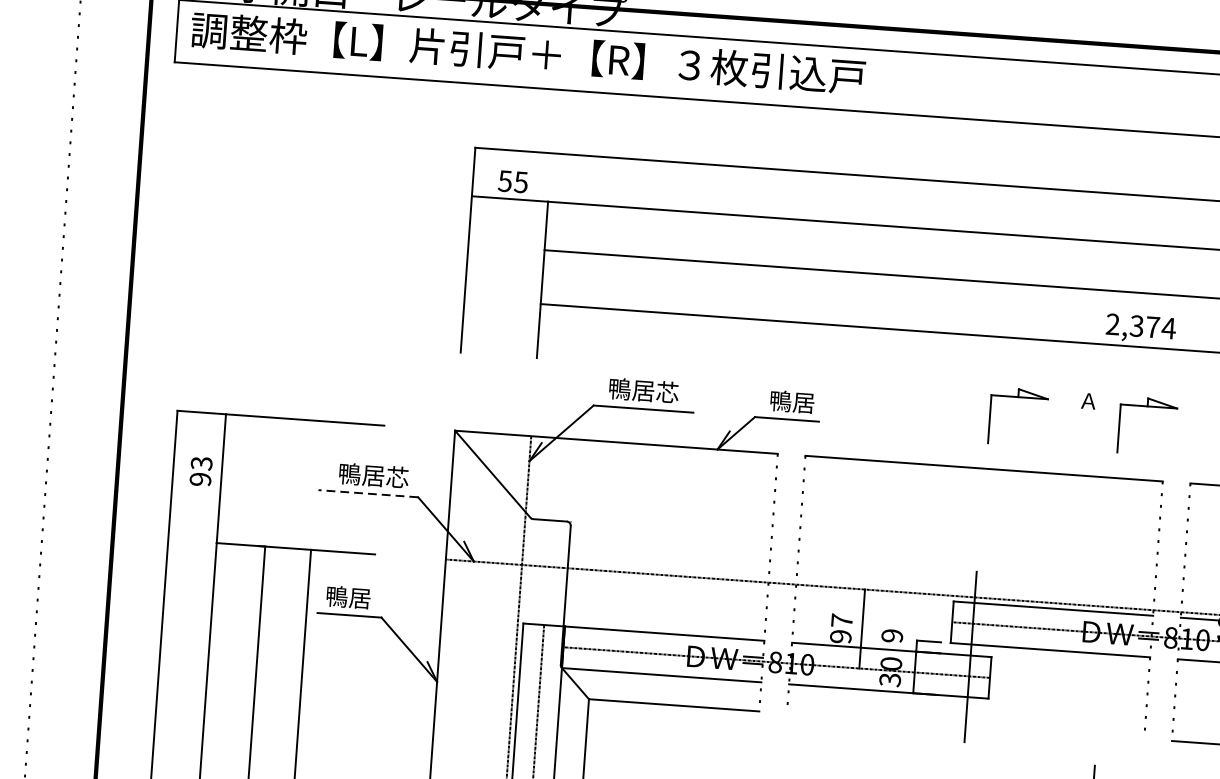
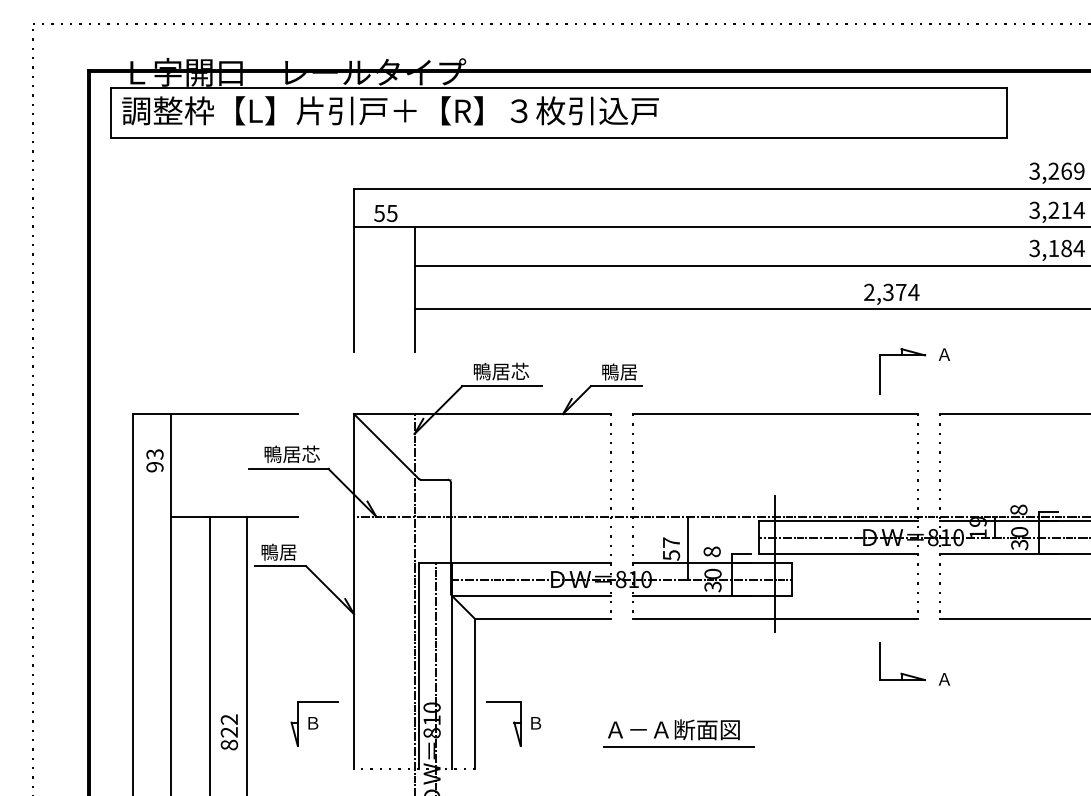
part: (1019, 397) -> (799, 355), removed
text: (1087, 400) -> (943, 354), moved
line: (368, 493) -> (288, 468), dashed -> solid
text: (891, 635) -> (711, 551), 9 -> 8
text: (839, 636) -> (670, 555), 97 -> 57
line: (965, 726) -> (775, 619), added

